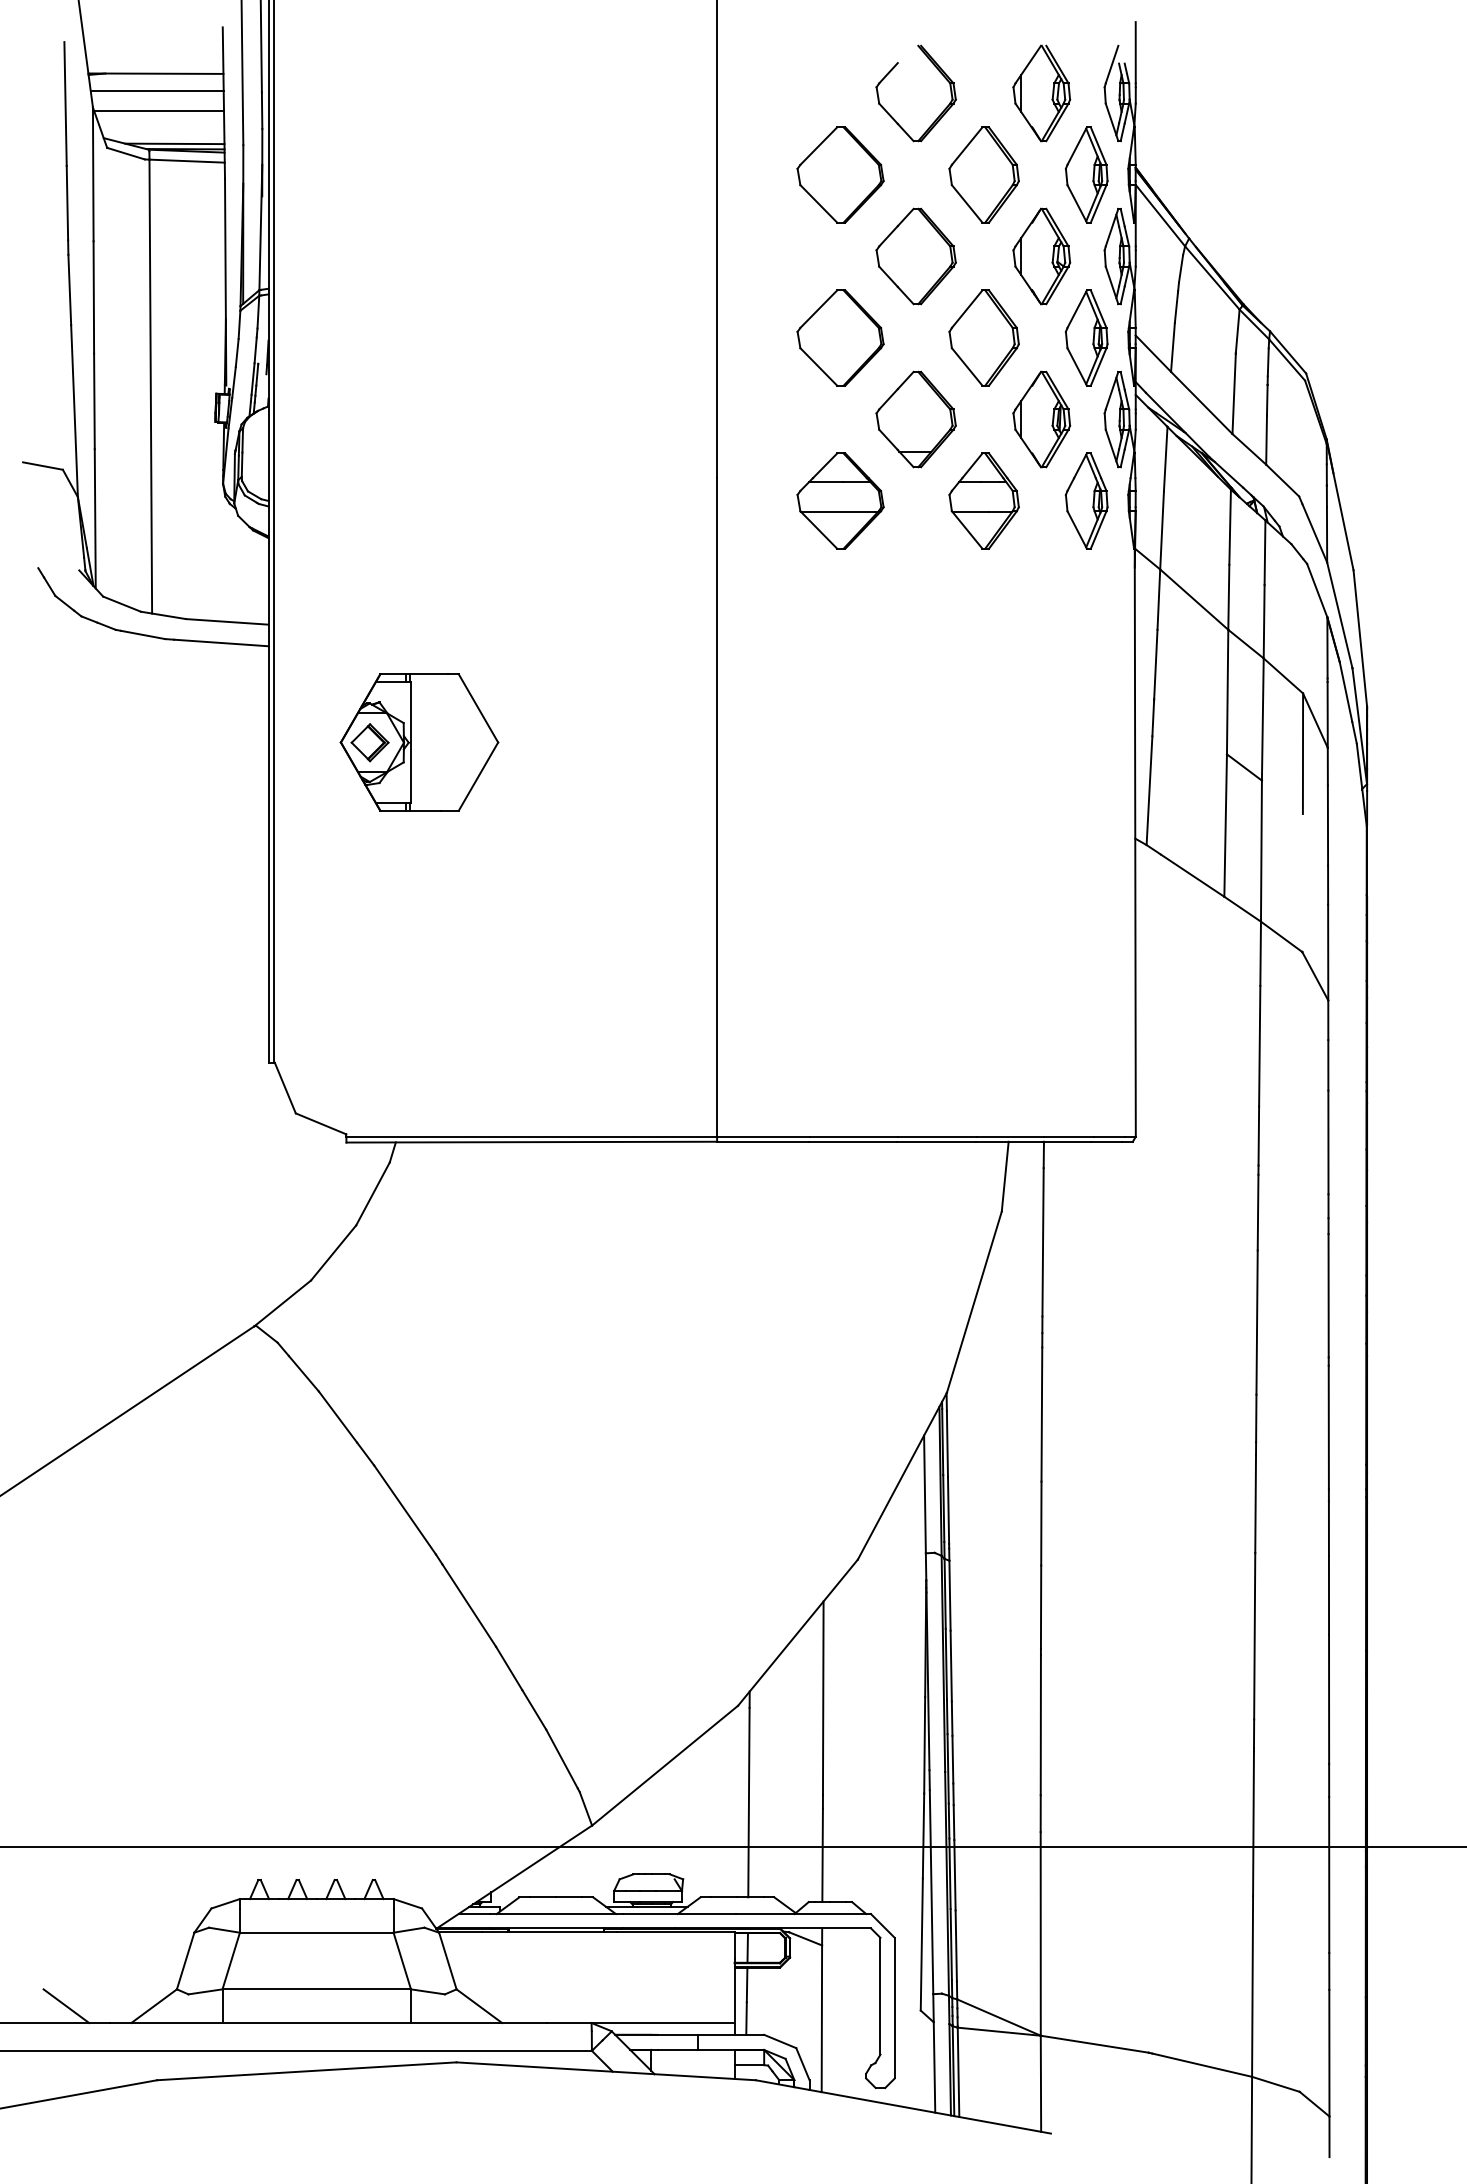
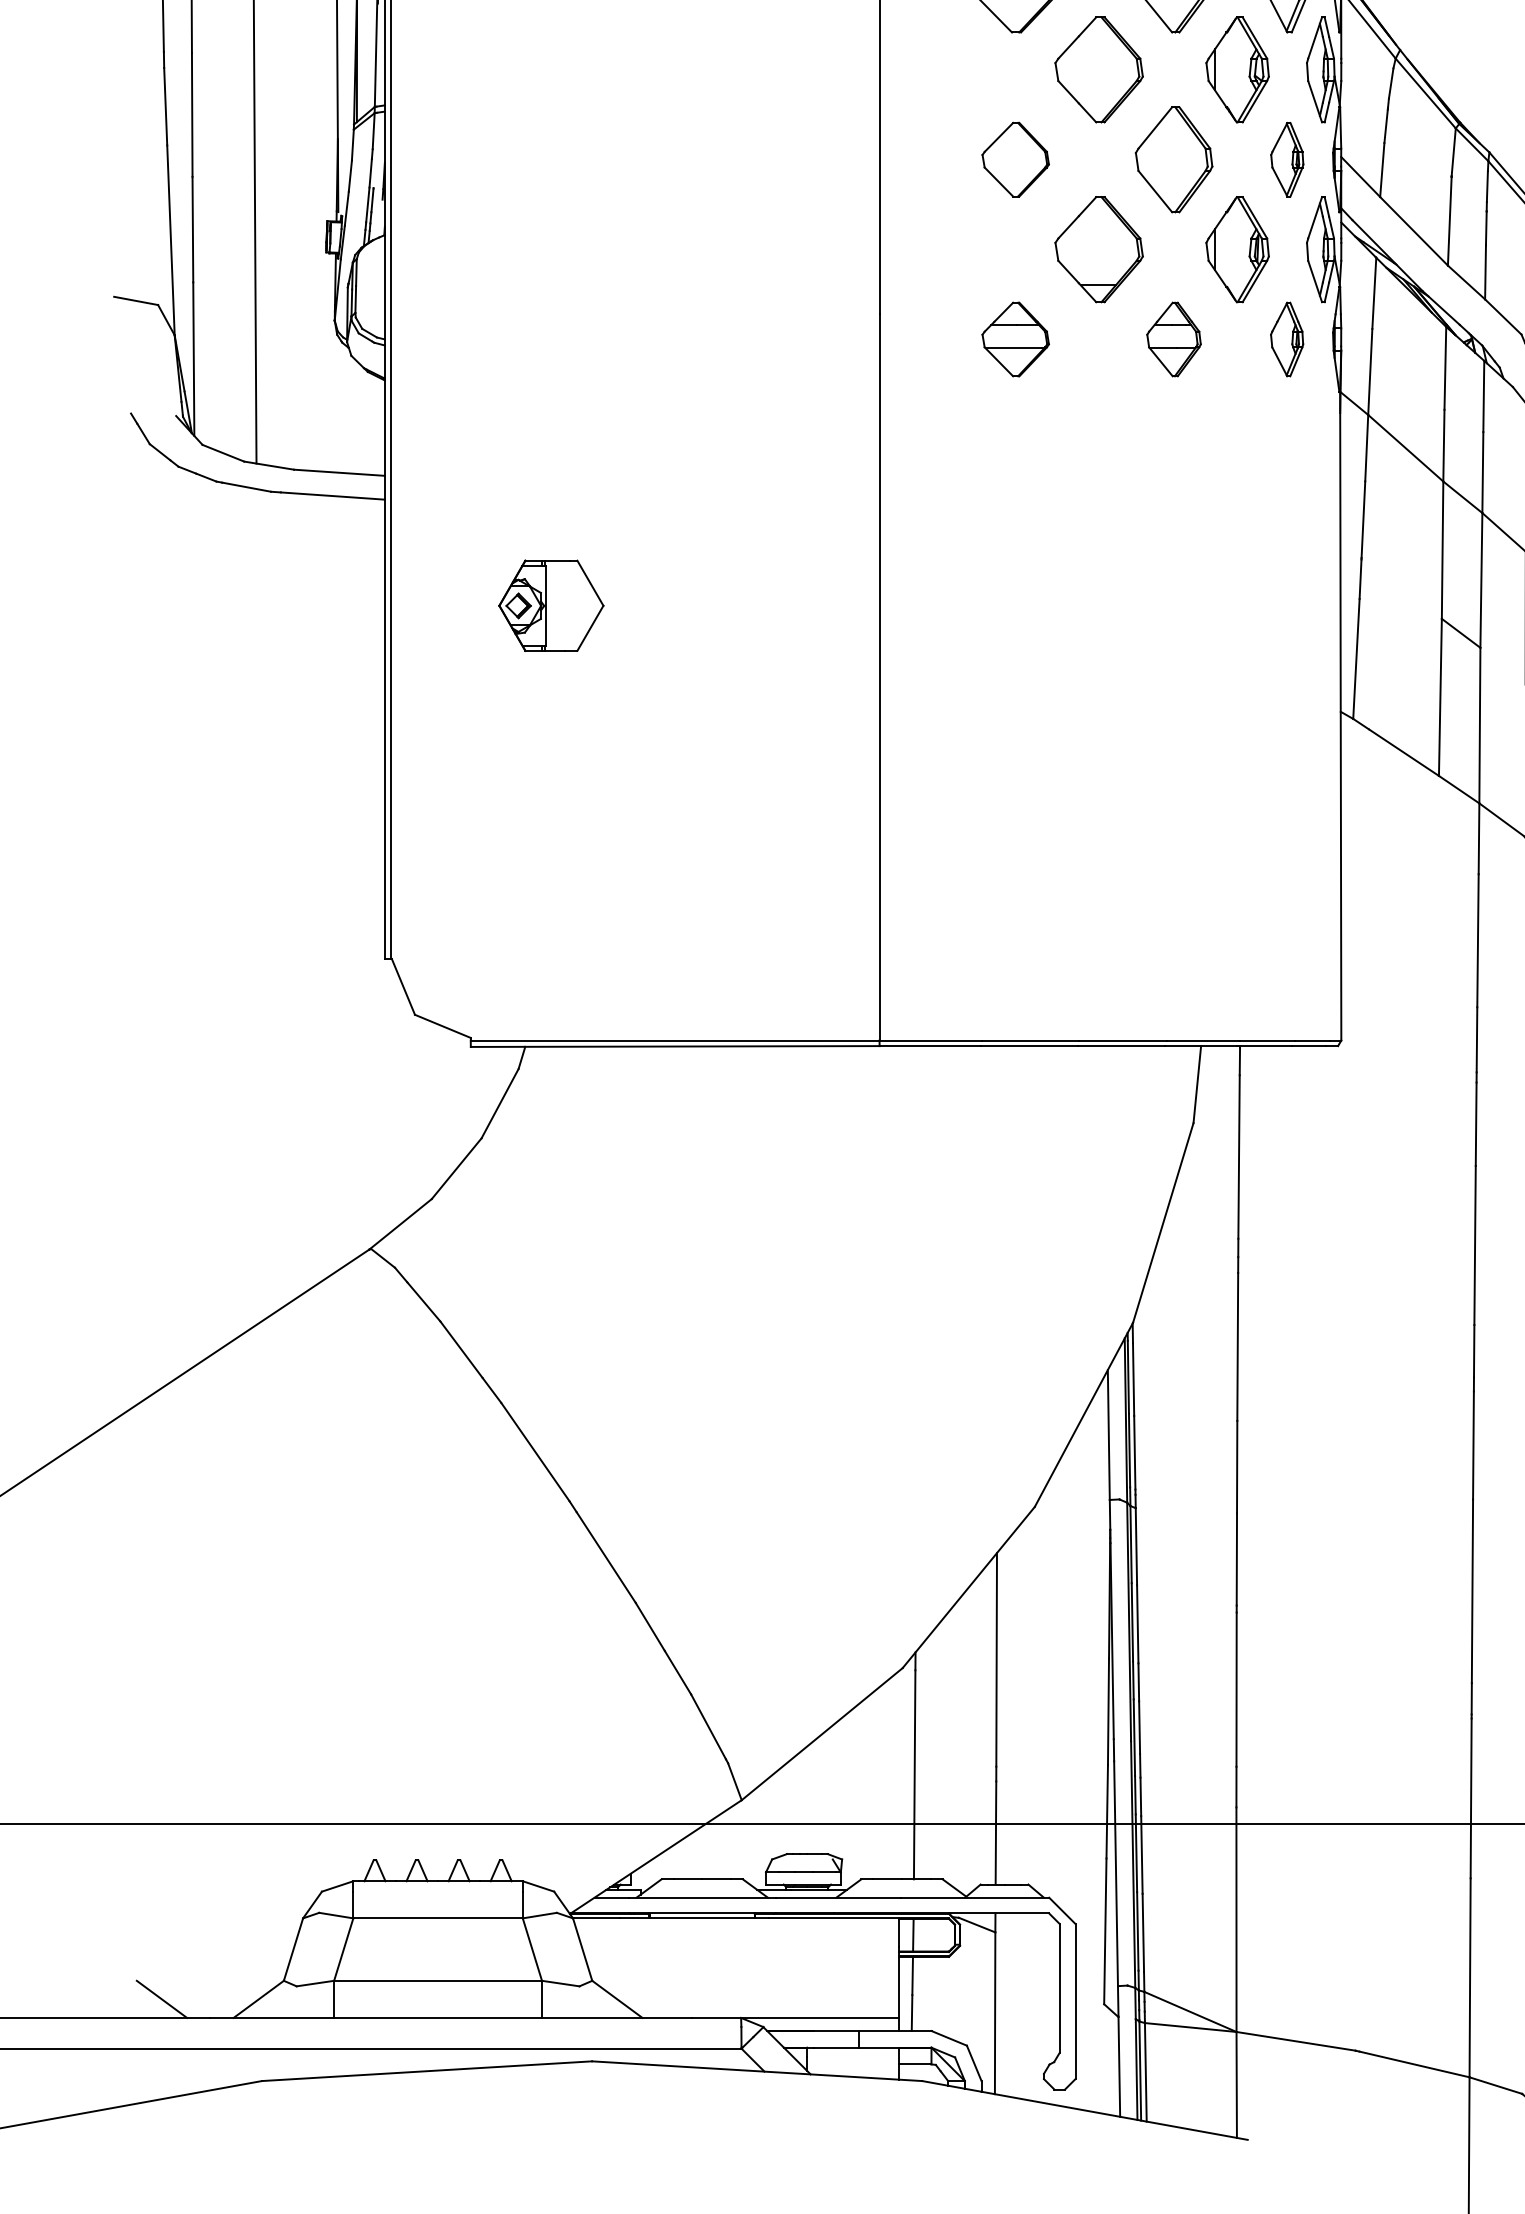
part: (840, 337) -> (1015, 159), size x0.7
part: (1086, 337) -> (1286, 159), size x0.7
part: (840, 500) -> (1015, 338), size x0.7
part: (983, 500) -> (1173, 338), size x0.7
part: (1086, 500) -> (1286, 338), size x0.7
part: (419, 742) -> (551, 605), size x0.6

